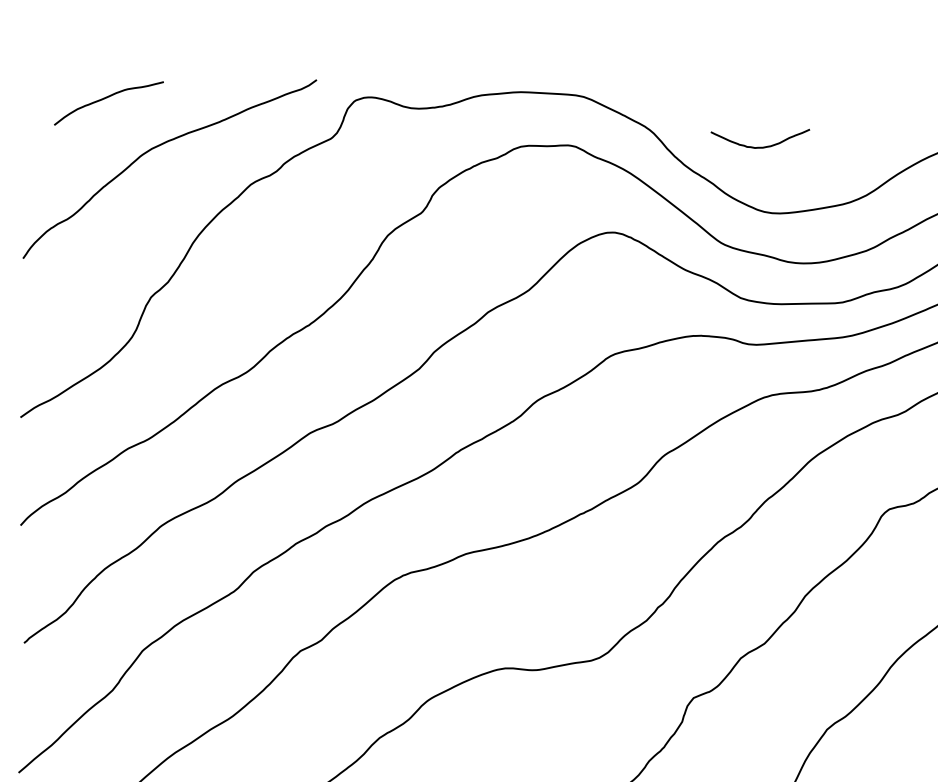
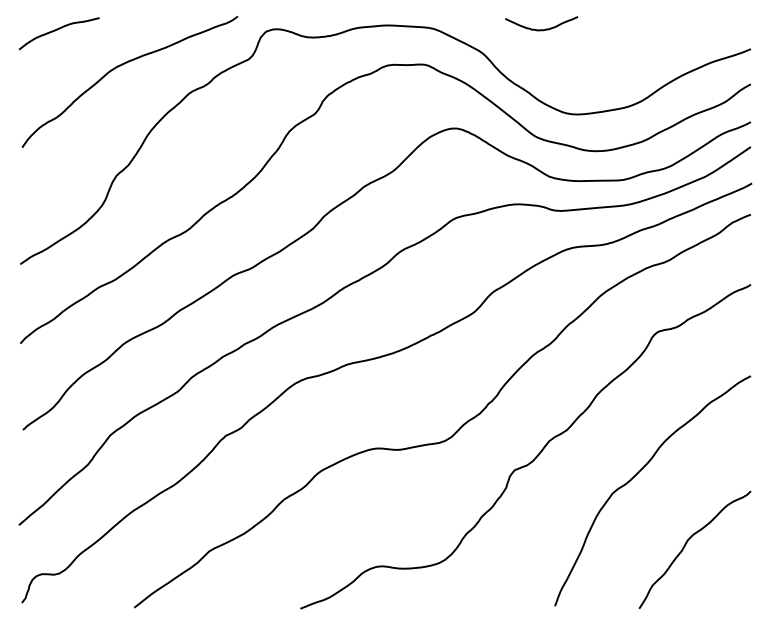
curve: (106, 99) -> (57, 30), moved
curve: (760, 146) -> (541, 29), moved

